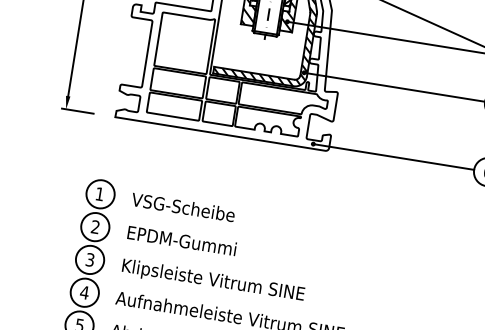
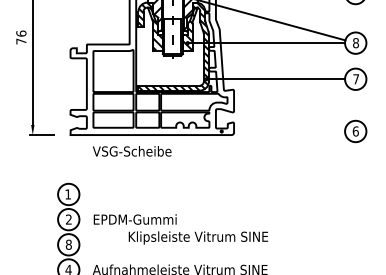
line: (393, 157) -> (283, 131), removed
text: (182, 207) -> (131, 151), moved
text: (89, 259) -> (68, 244), 3 -> 8
text: (213, 280) -> (198, 237), moved

